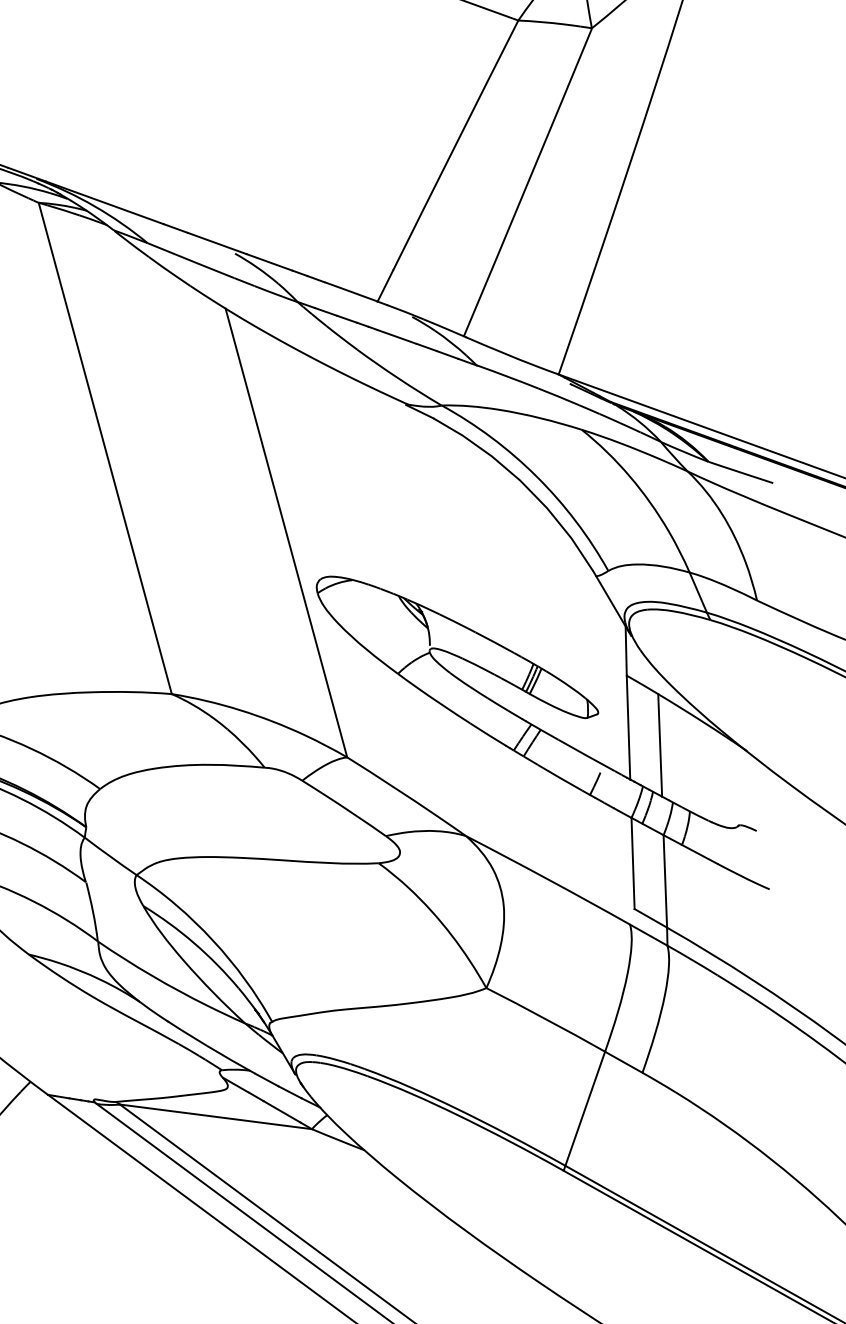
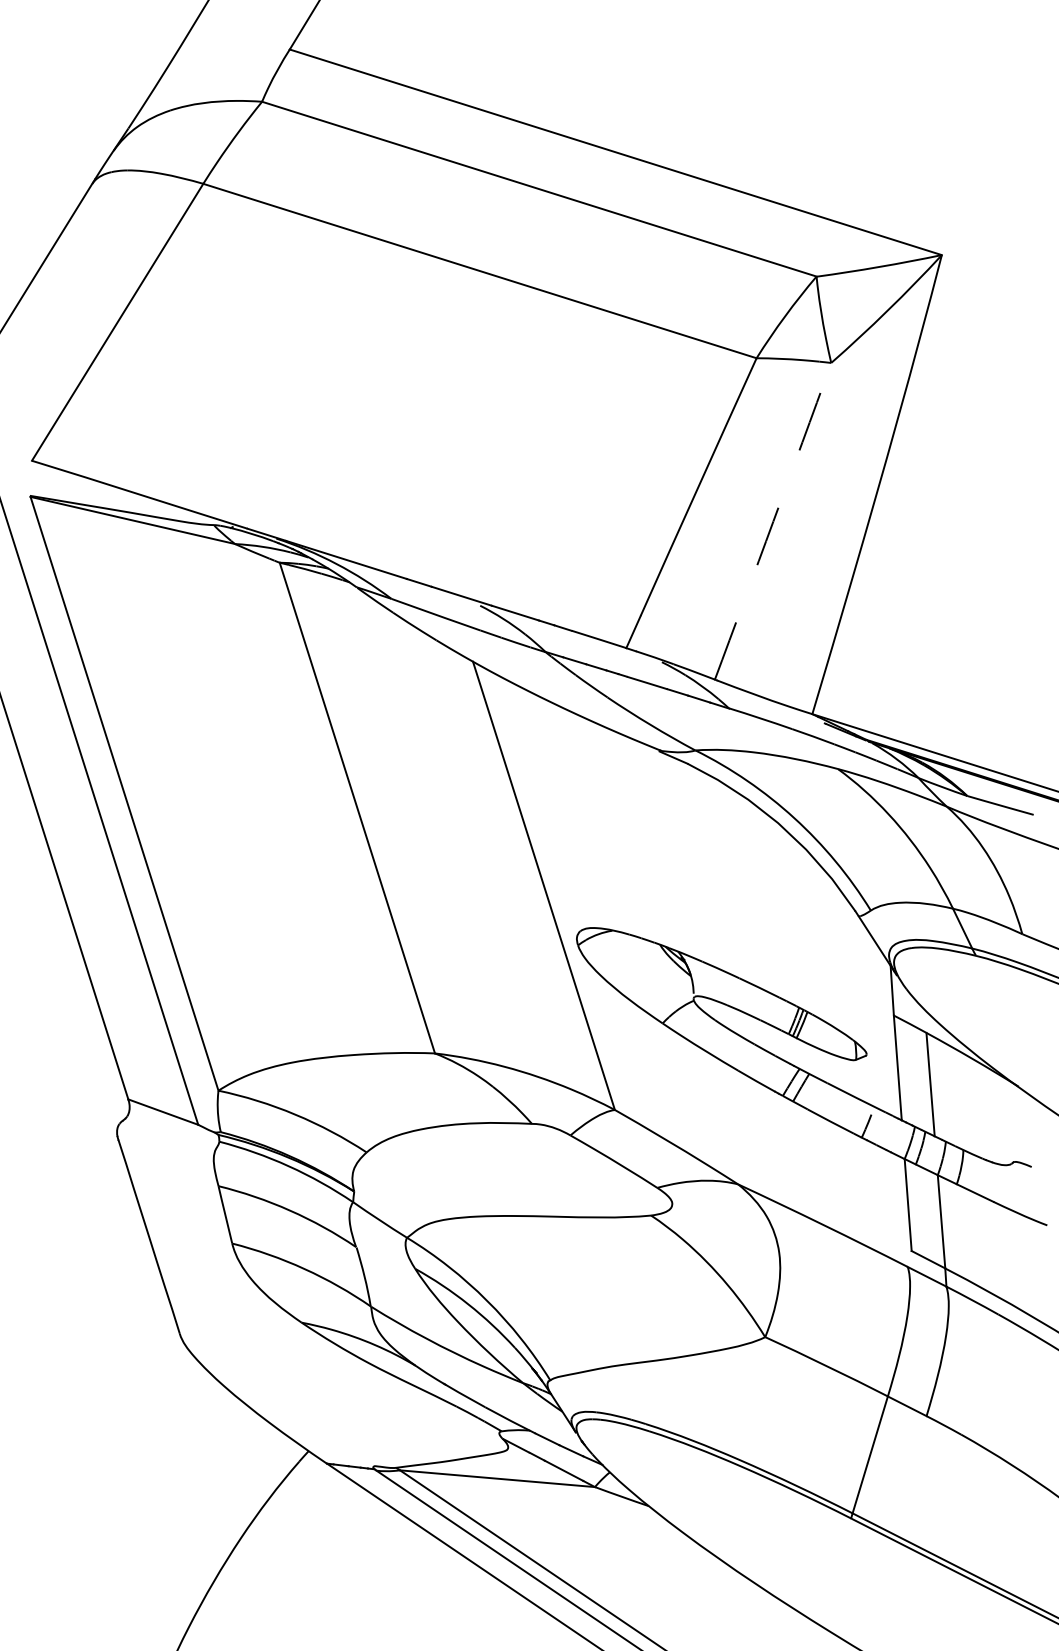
arc: (528, 182) -> (773, 521), solid -> dashed

